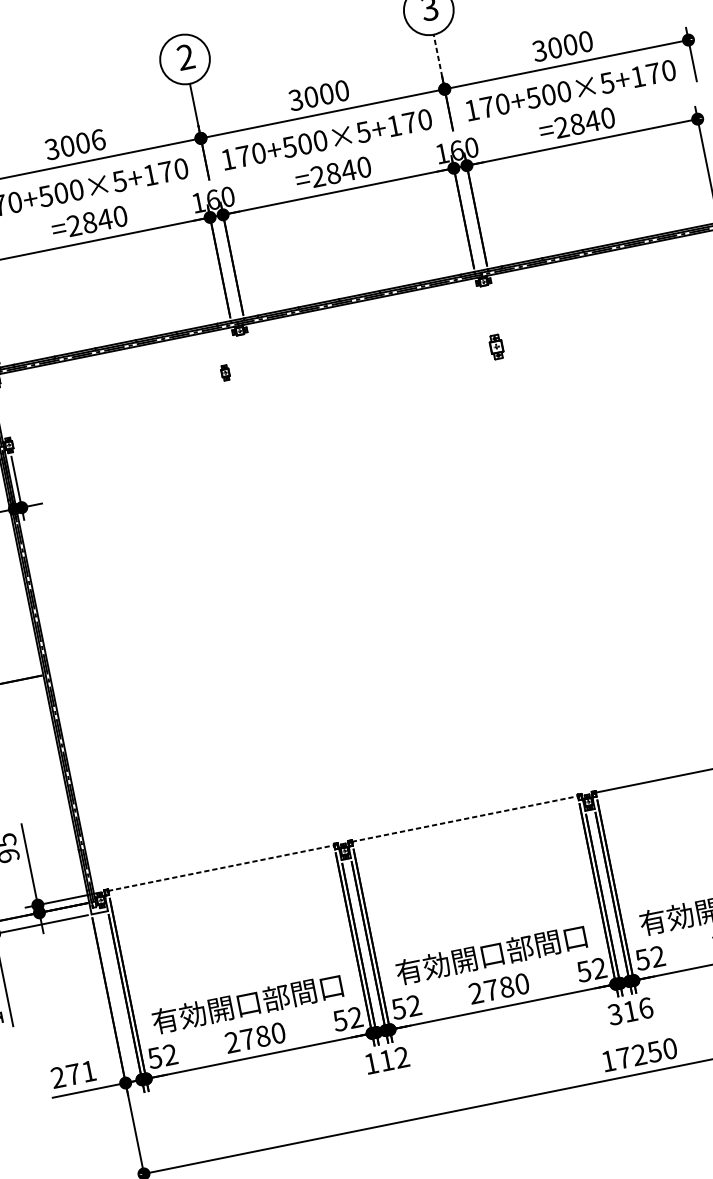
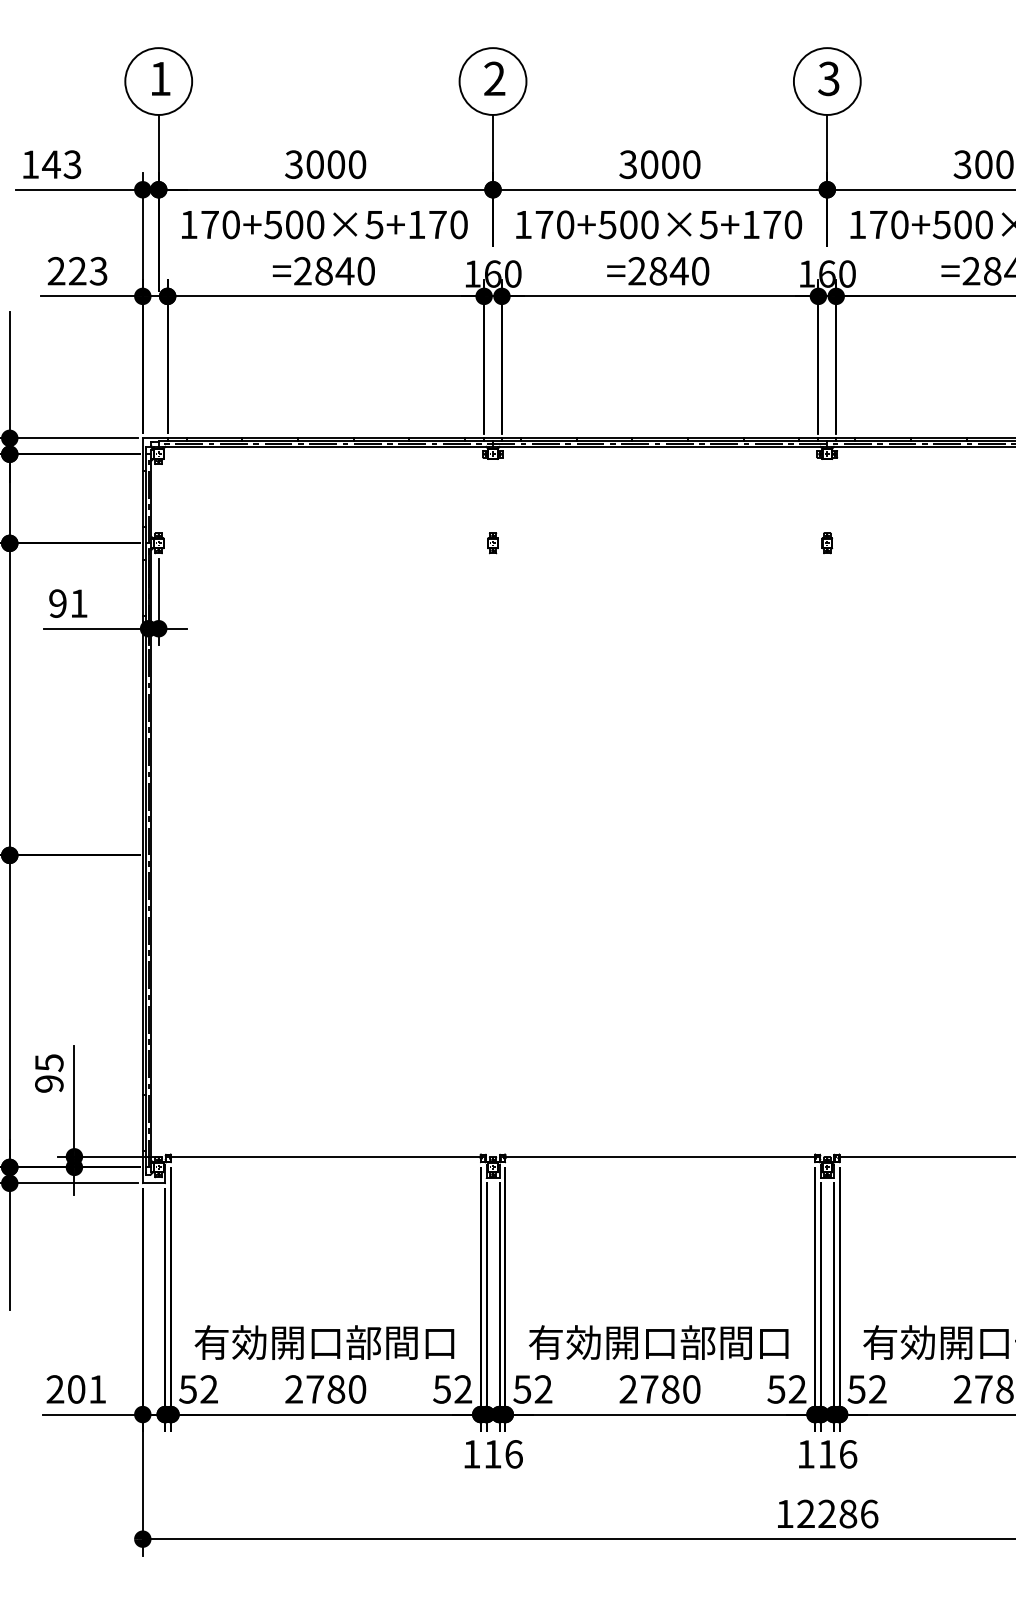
line: (438, 55) -> (827, 143), dashed -> solid
text: (98, 139) -> (357, 164), 3006 -> 3000
part: (496, 347) -> (827, 543), size x0.62
part: (225, 373) -> (492, 543), moved
line: (465, 818) -> (660, 1156), dashed -> solid
line: (221, 867) -> (326, 1156), dashed -> solid
text: (614, 1014) -> (805, 1454), 316 -> 116
text: (646, 1053) -> (837, 1513), 17250 -> 12286
text: (401, 1057) -> (513, 1454), 112 -> 116
text: (73, 1074) -> (76, 1389), 271 -> 201

